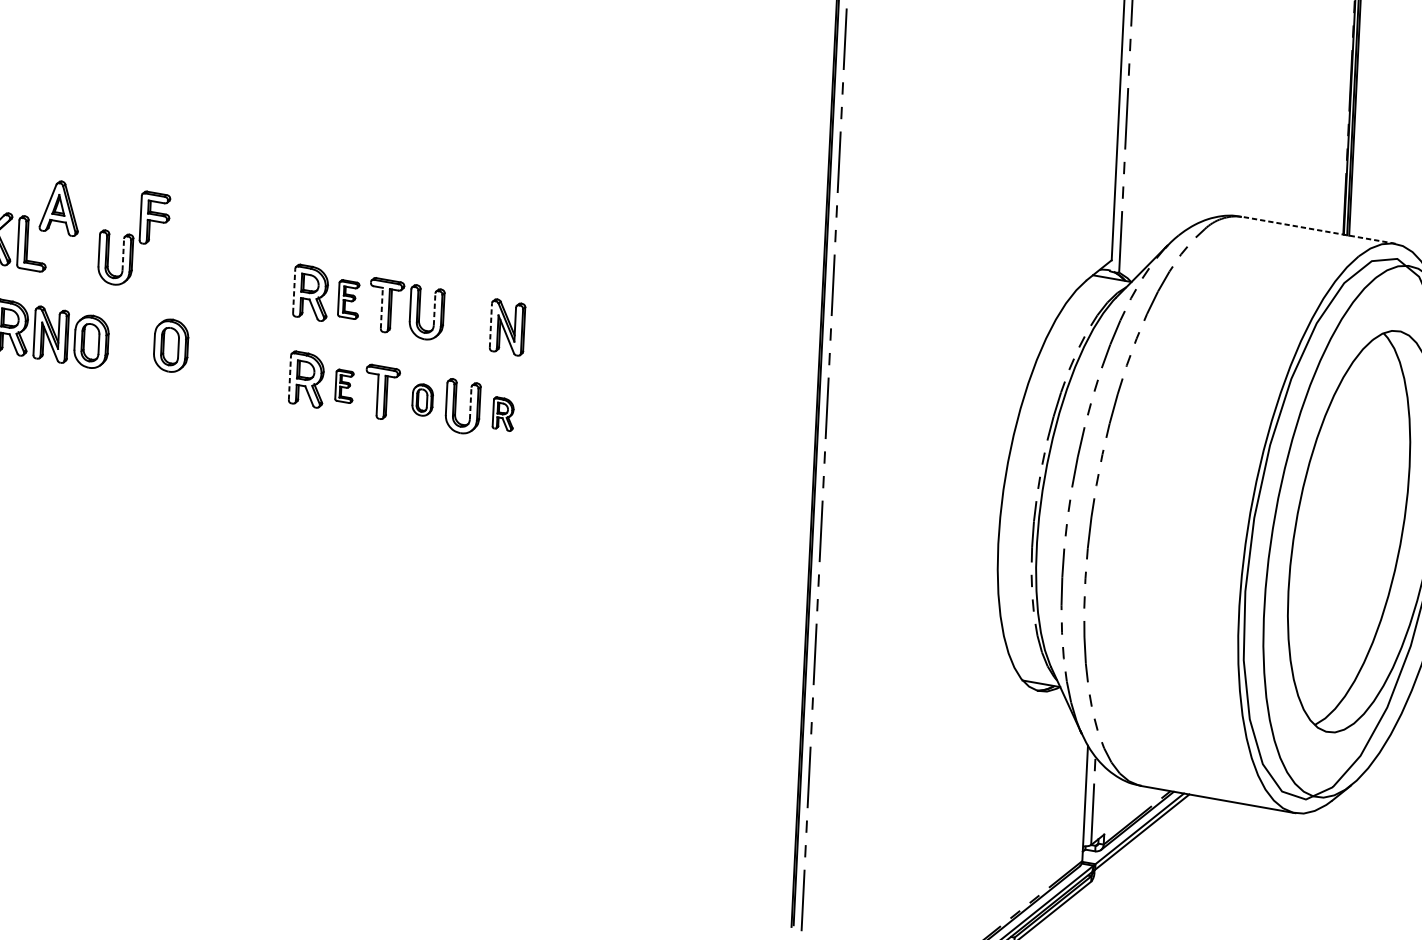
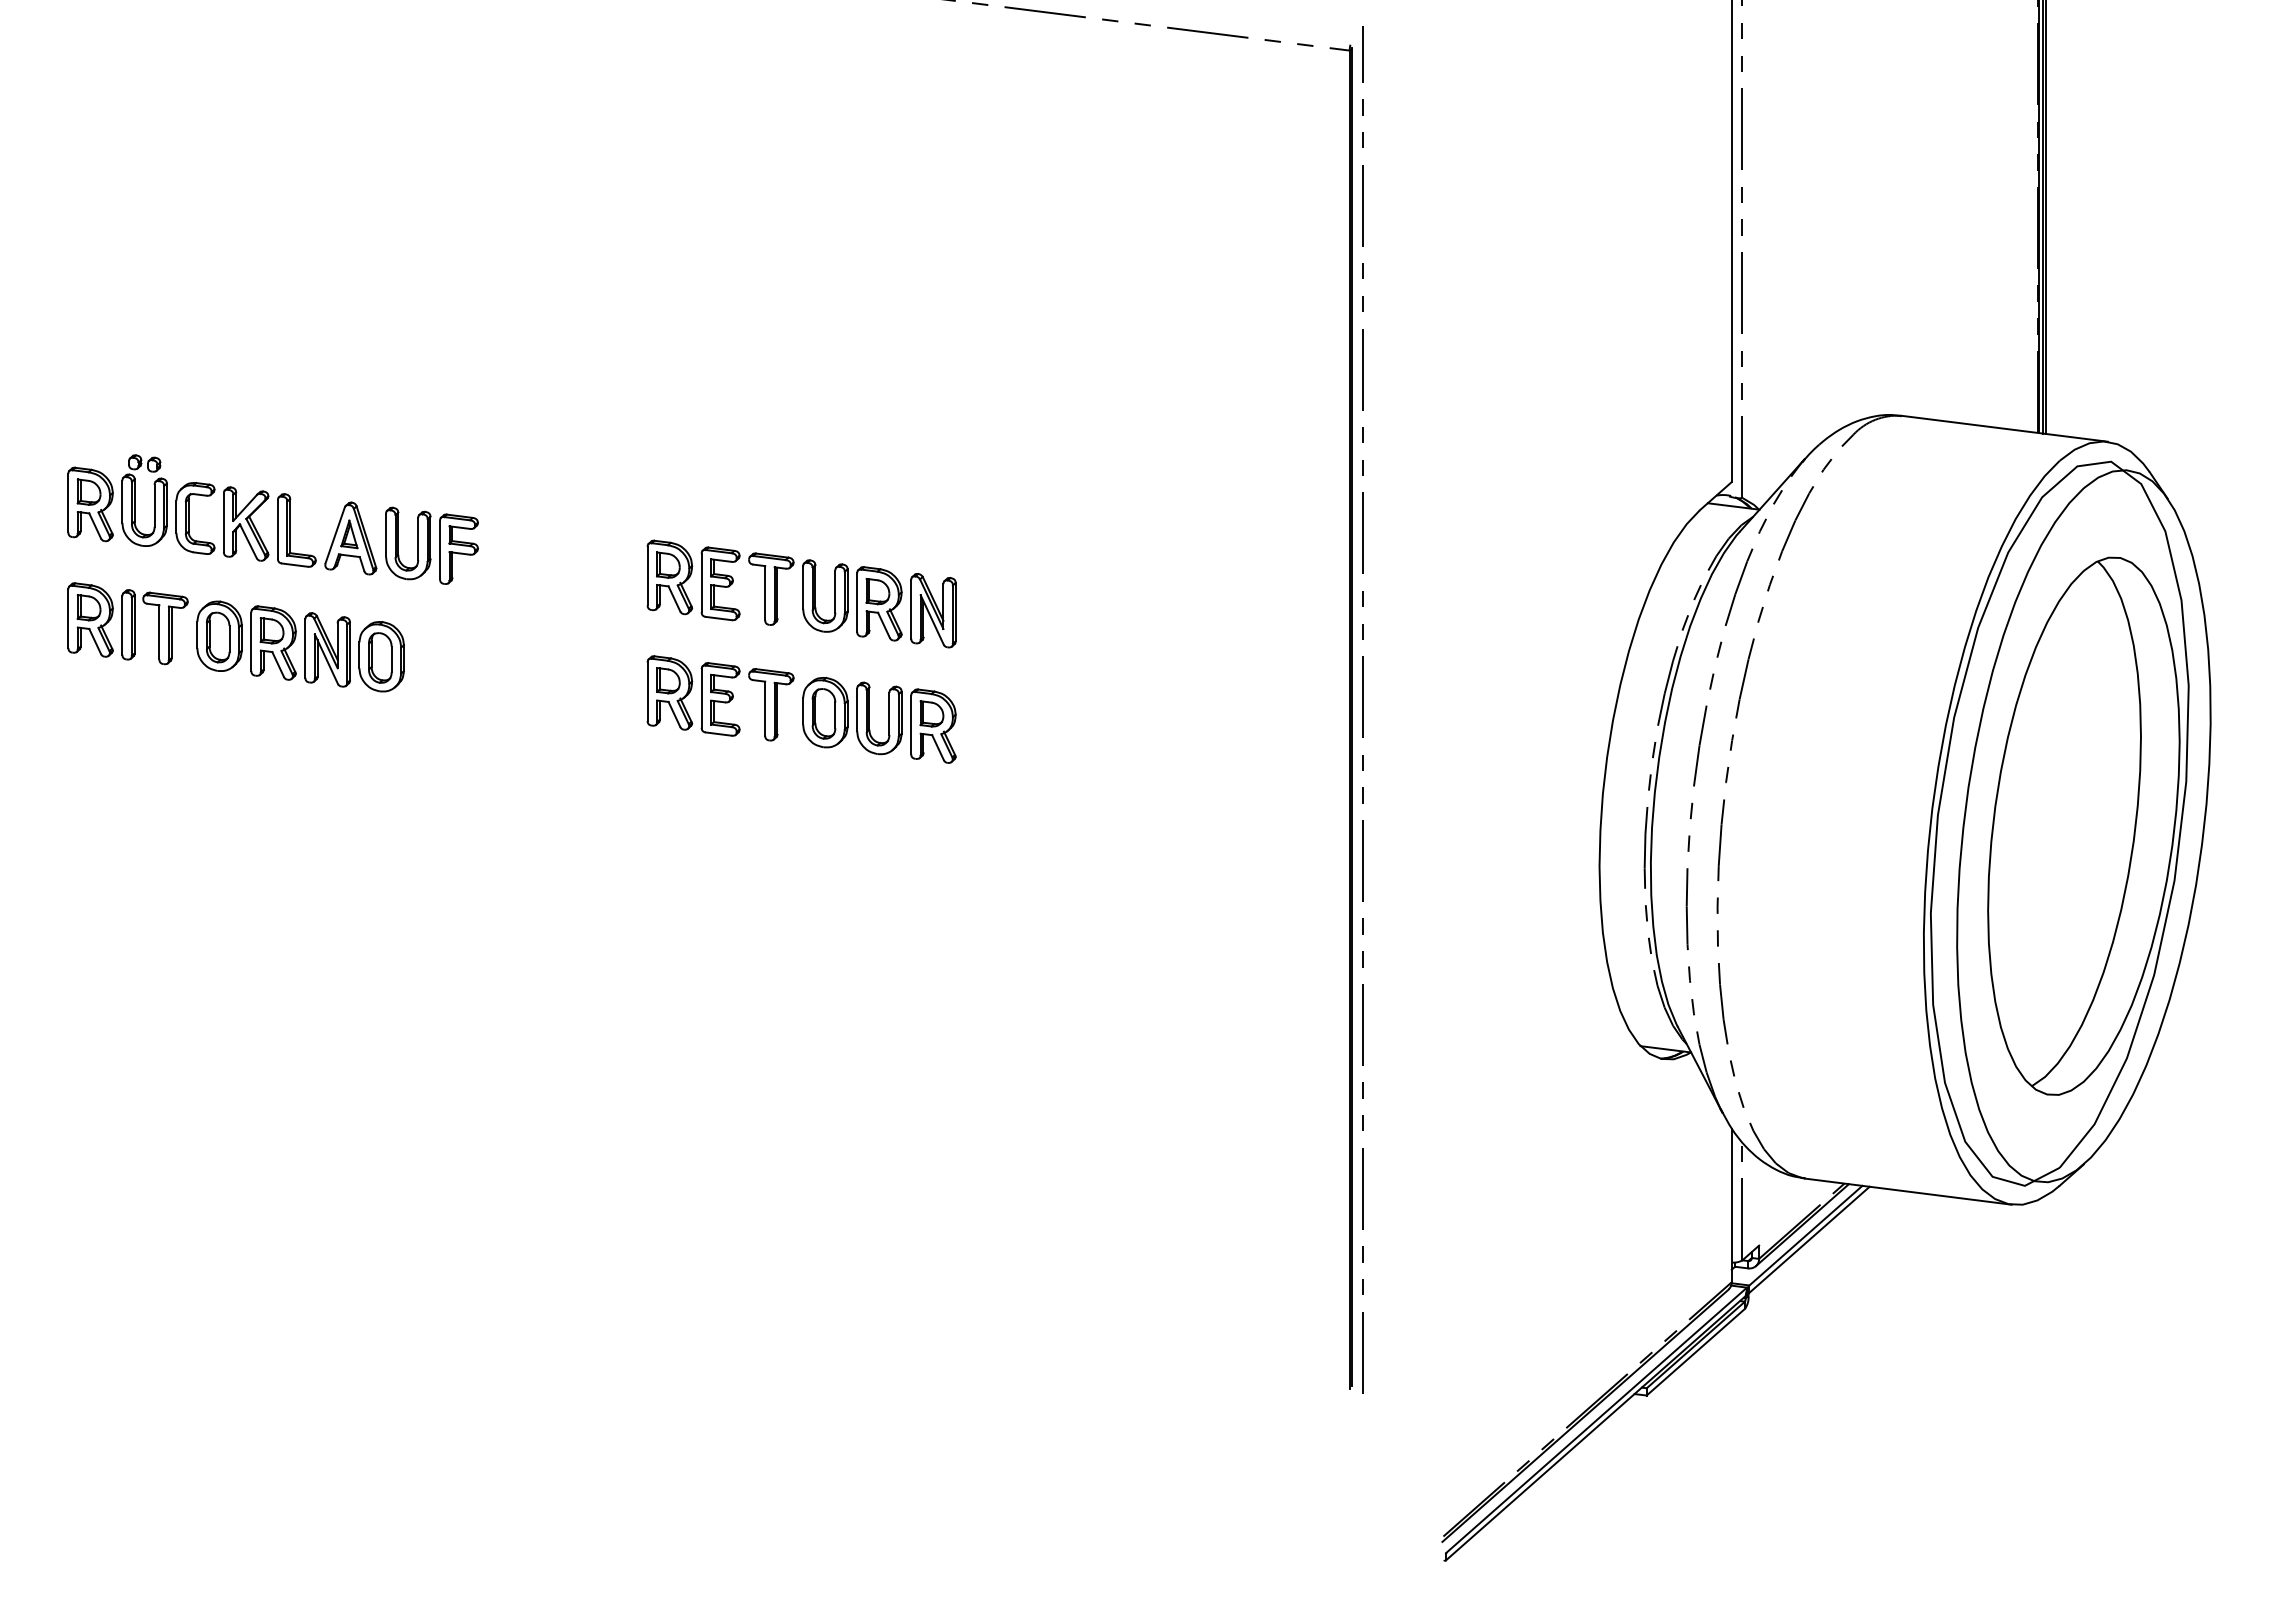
part: (59, 208) -> (350, 538), moved
part: (154, 217) -> (458, 548), moved
line: (1318, 230) -> (2004, 428), dashed -> solid
line: (123, 254) -> (418, 538), dashed -> solid
line: (294, 290) -> (647, 575), dashed -> solid
part: (348, 299) -> (720, 583), size x1.43
line: (382, 307) -> (765, 592), dashed -> solid
line: (434, 309) -> (835, 591), dashed -> solid
part: (467, 320) -> (879, 603), added
line: (491, 325) -> (911, 608), dashed -> solid
part: (170, 345) -> (487, 656), removed
line: (289, 377) -> (647, 691), dashed -> solid
part: (344, 386) -> (720, 699), size x1.67
part: (422, 400) -> (825, 712), size x1.67
line: (470, 403) -> (889, 713), dashed -> solid
part: (503, 413) -> (933, 725), size x1.67

